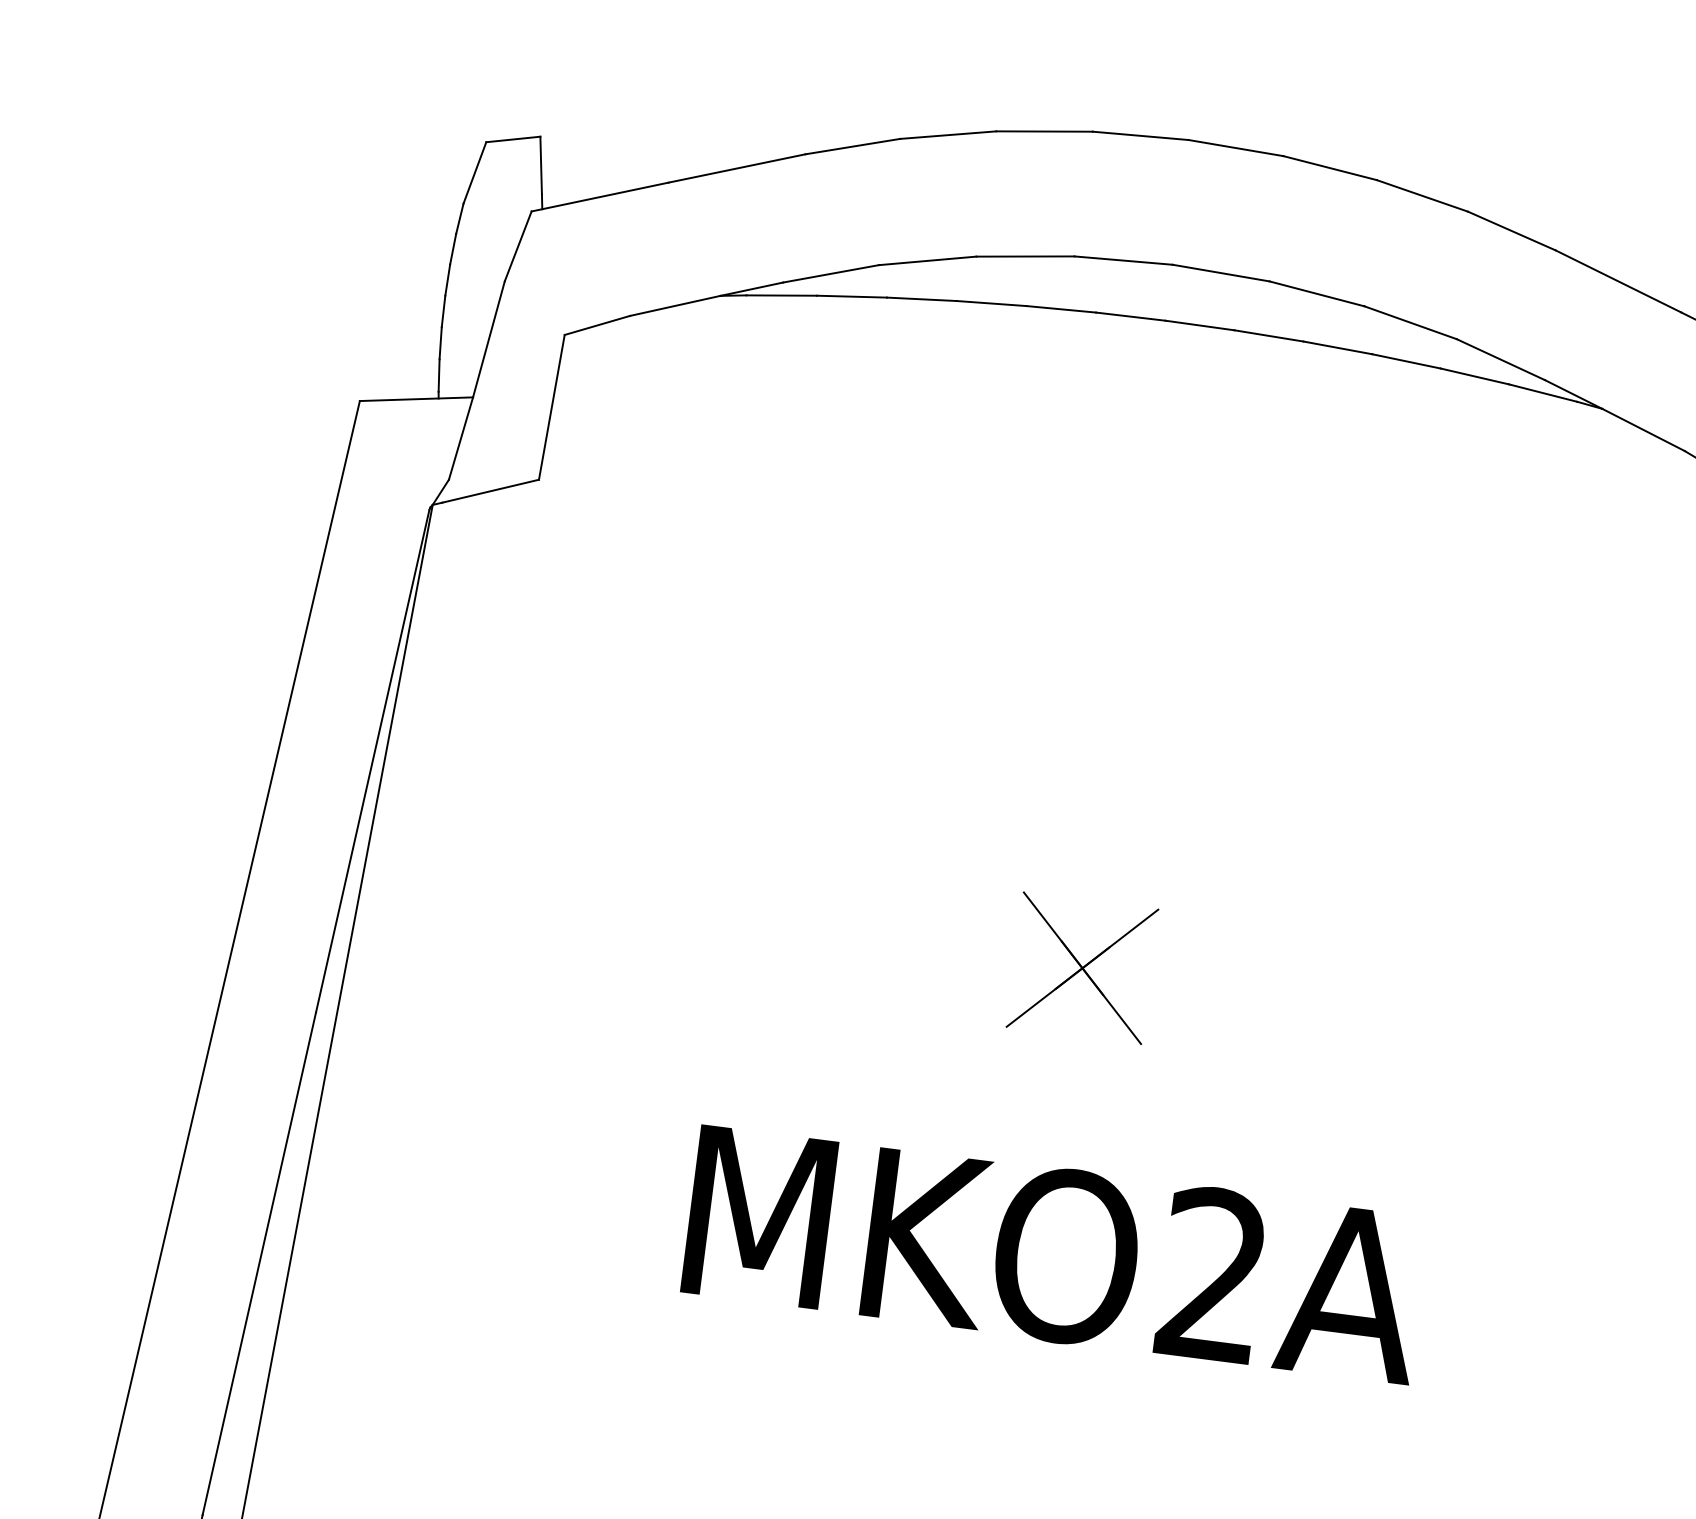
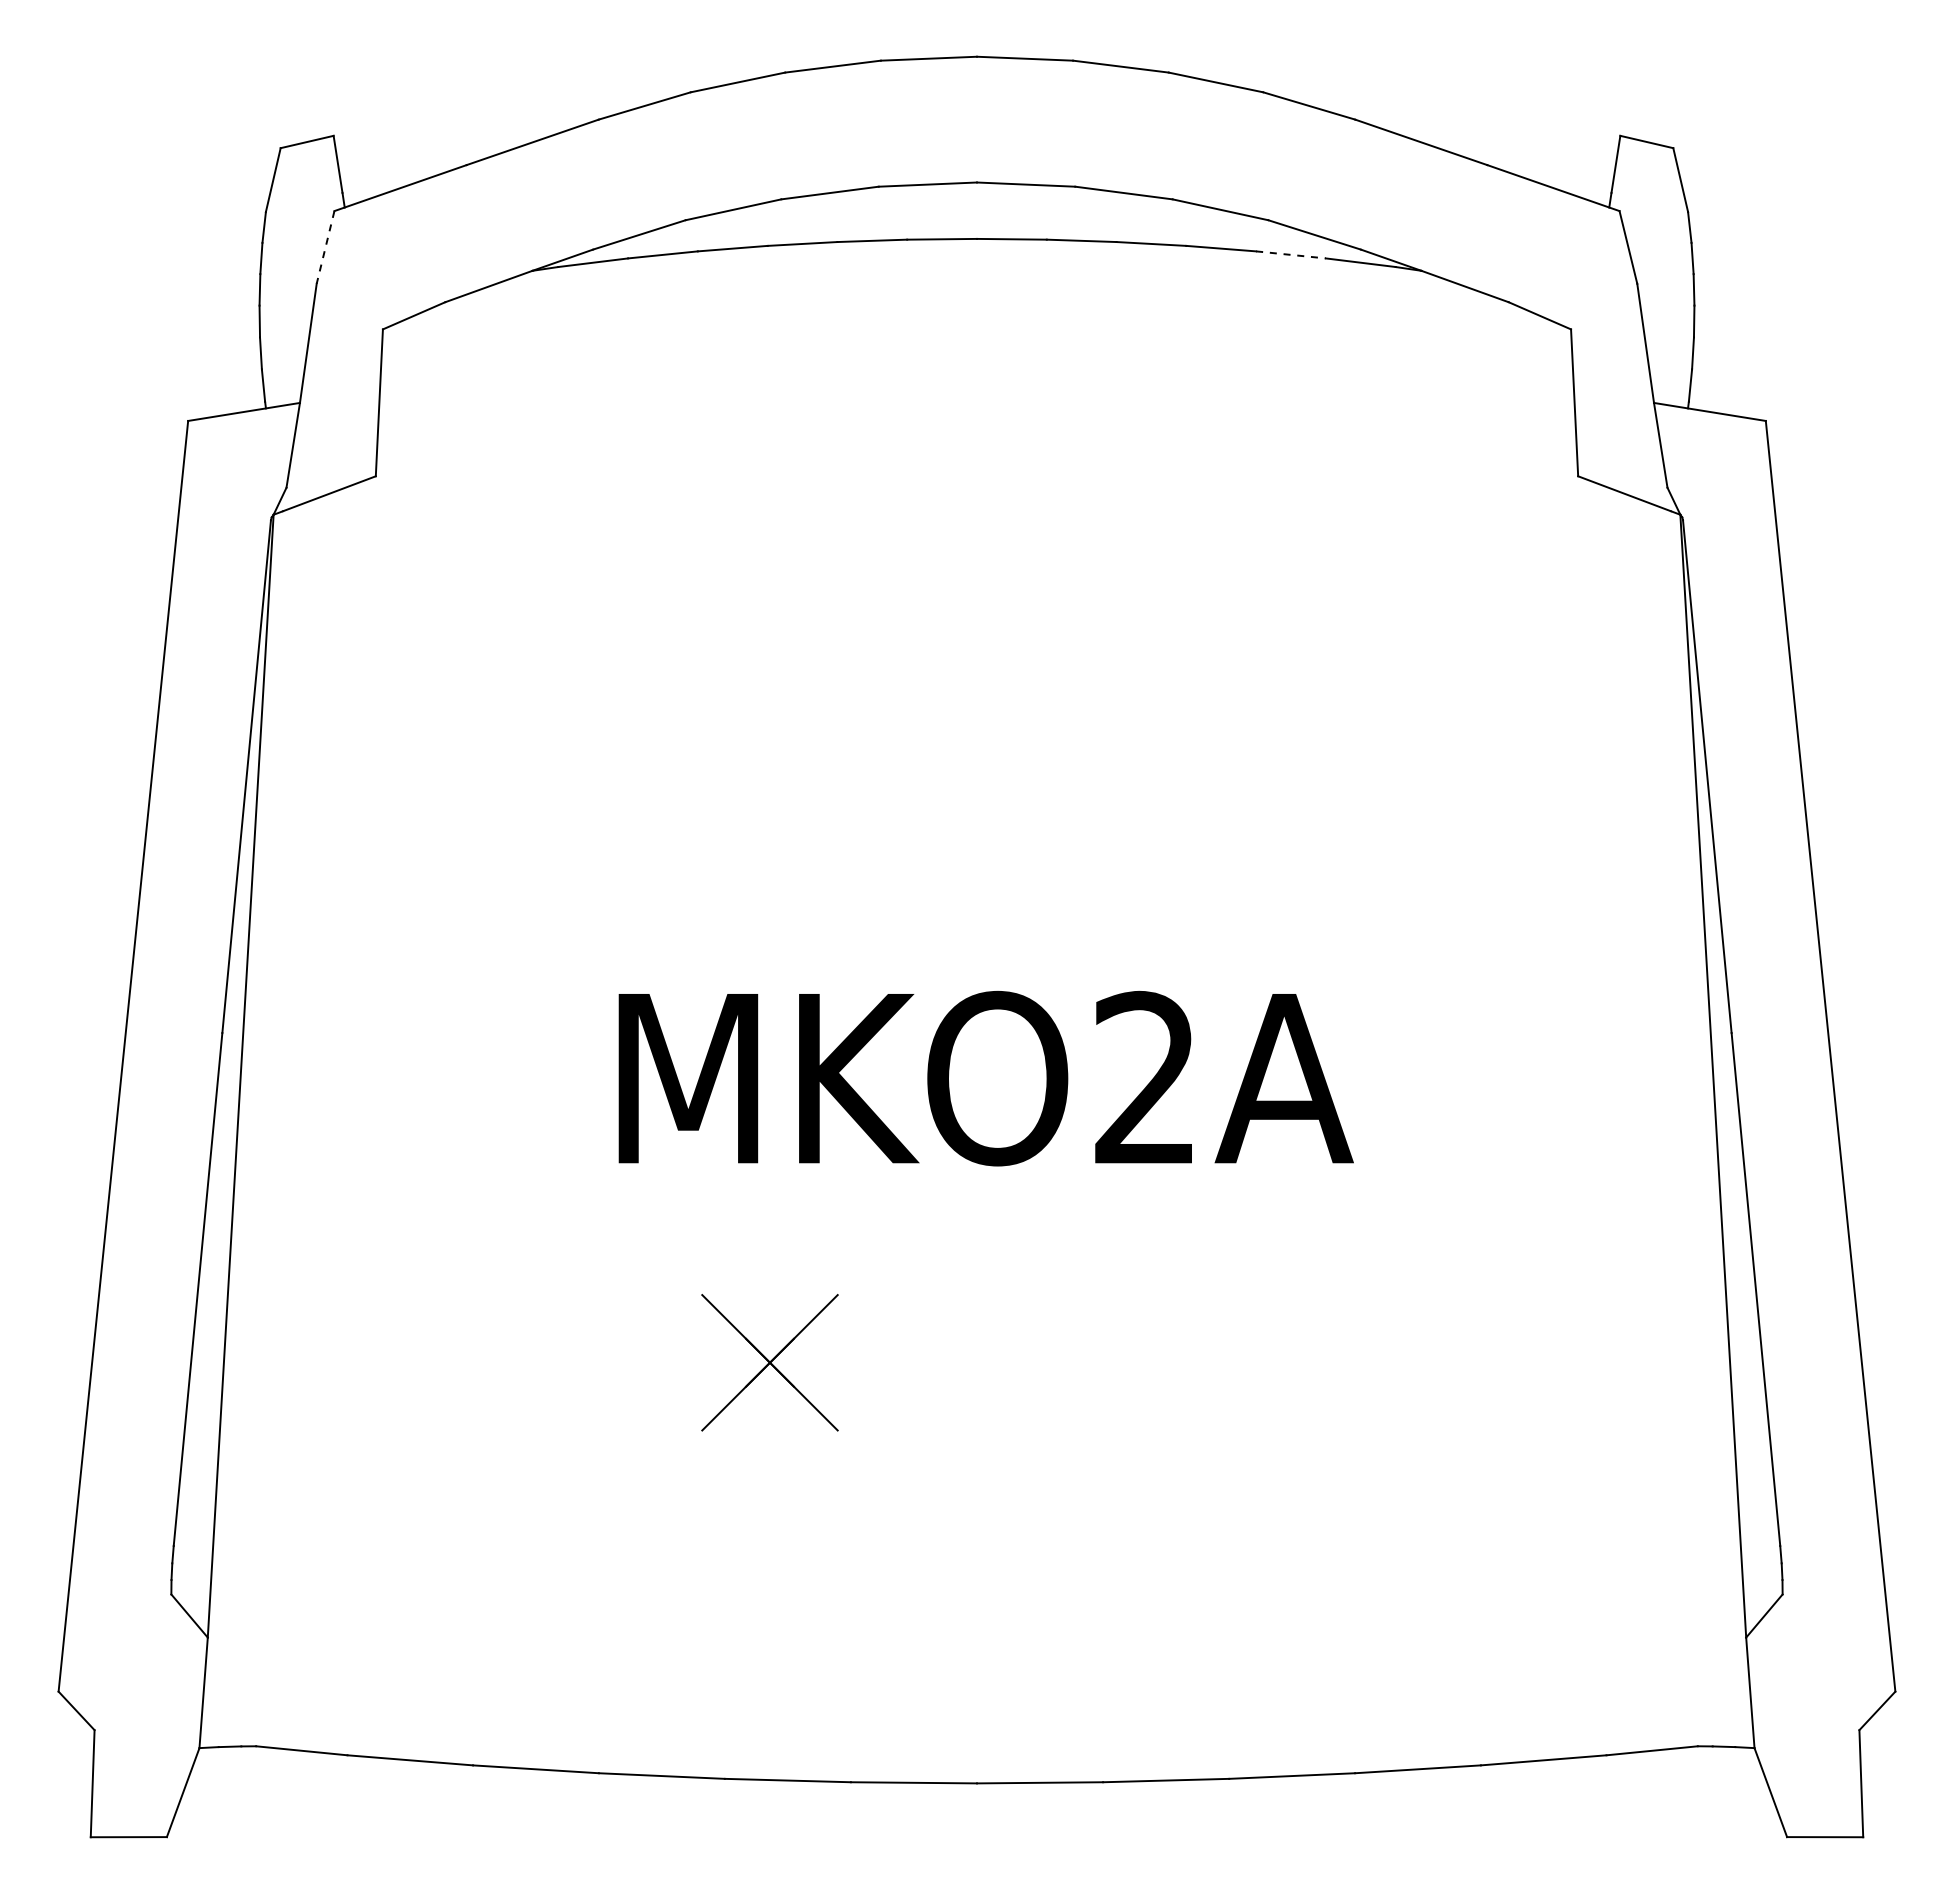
line: (518, 246) -> (325, 247), solid -> dashed
line: (1475, 376) -> (1291, 254), solid -> dashed
part: (1082, 967) -> (769, 1362), moved
text: (1054, 1254) -> (985, 1078), moved

